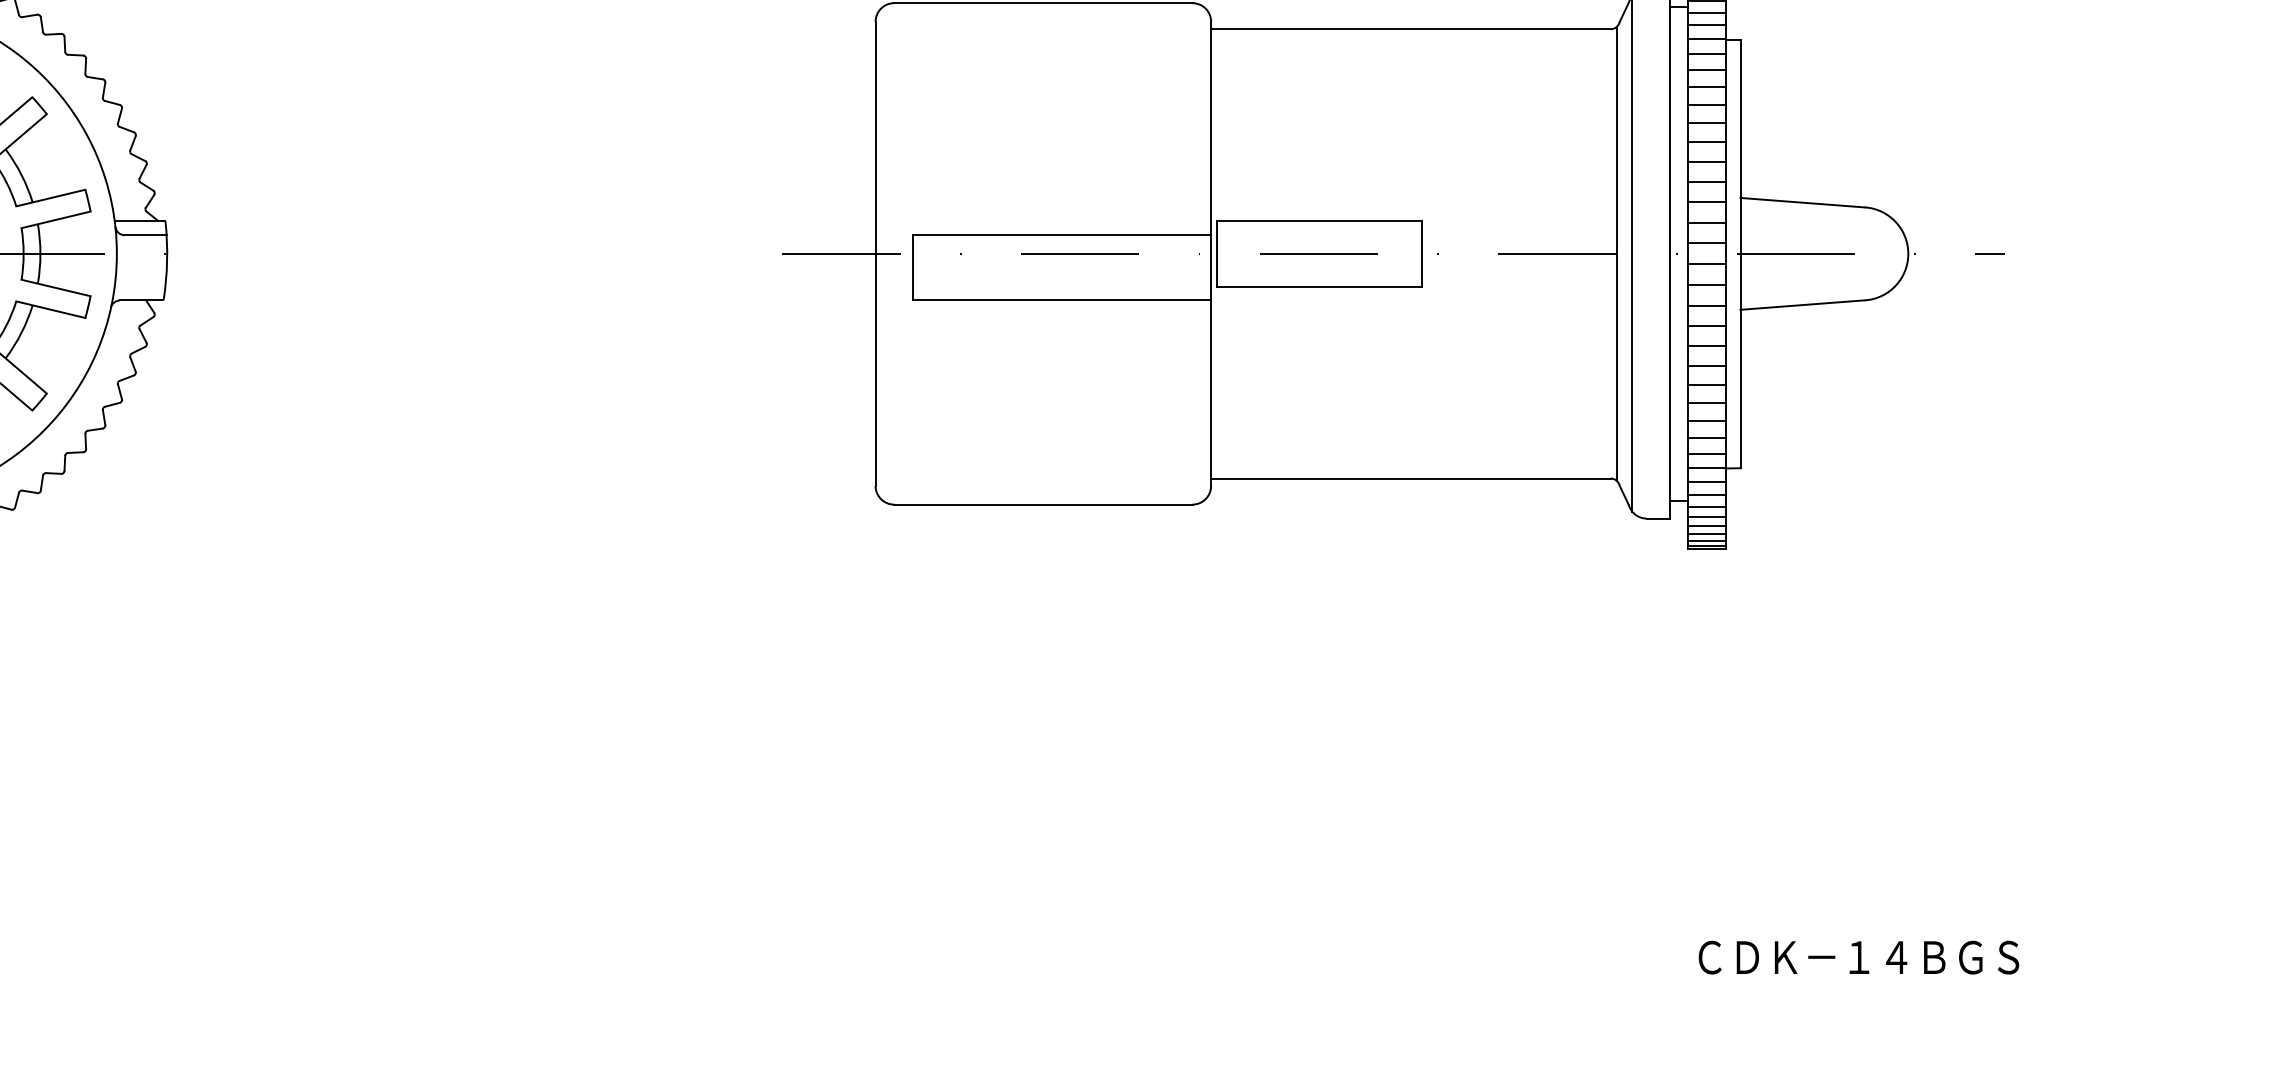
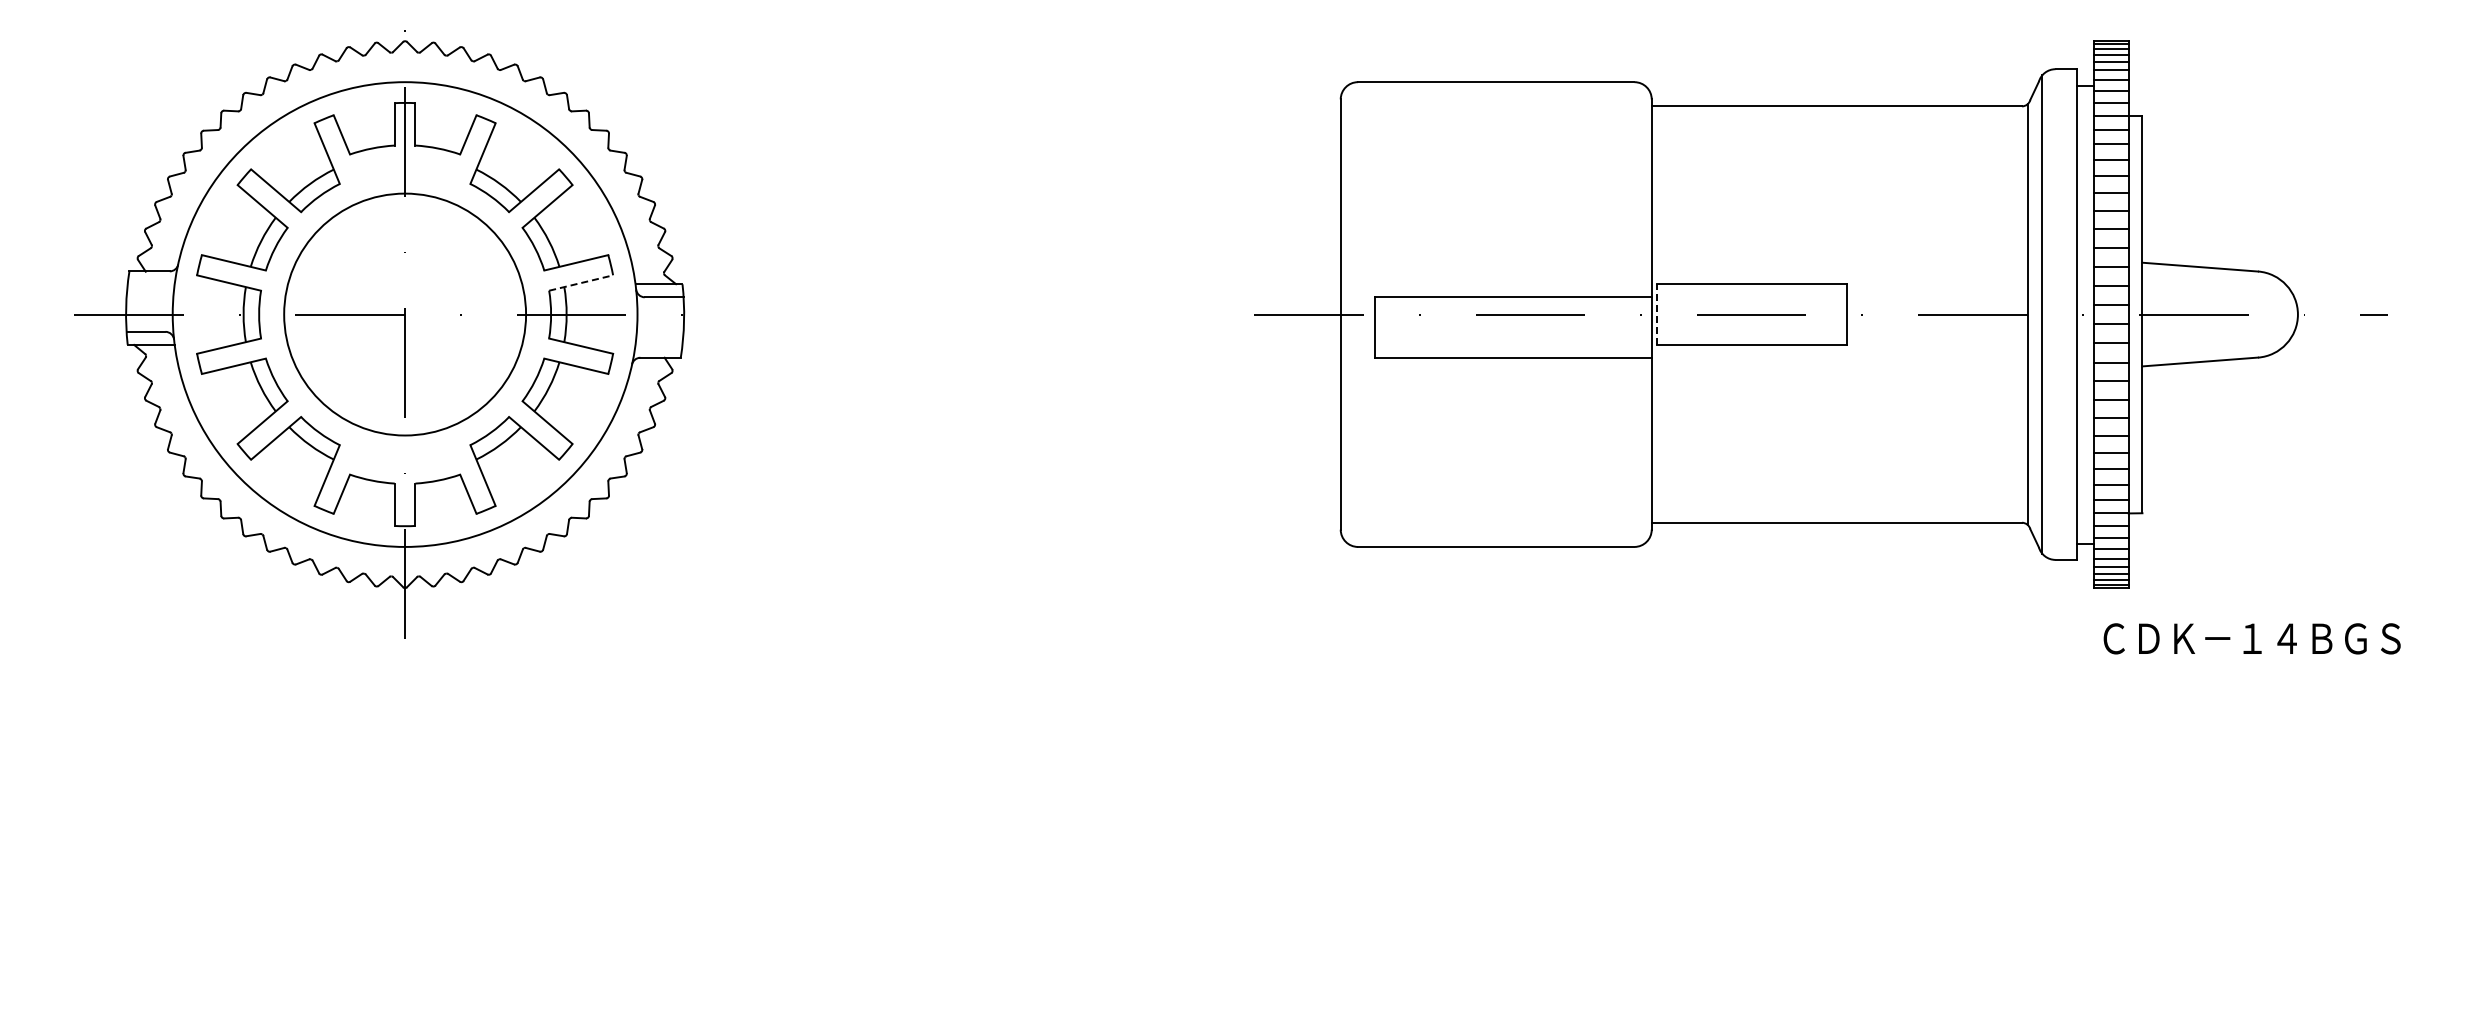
line: (56, 220) -> (581, 283), solid -> dashed
line: (1216, 253) -> (1656, 314), solid -> dashed
text: (1858, 957) -> (2251, 638), moved

